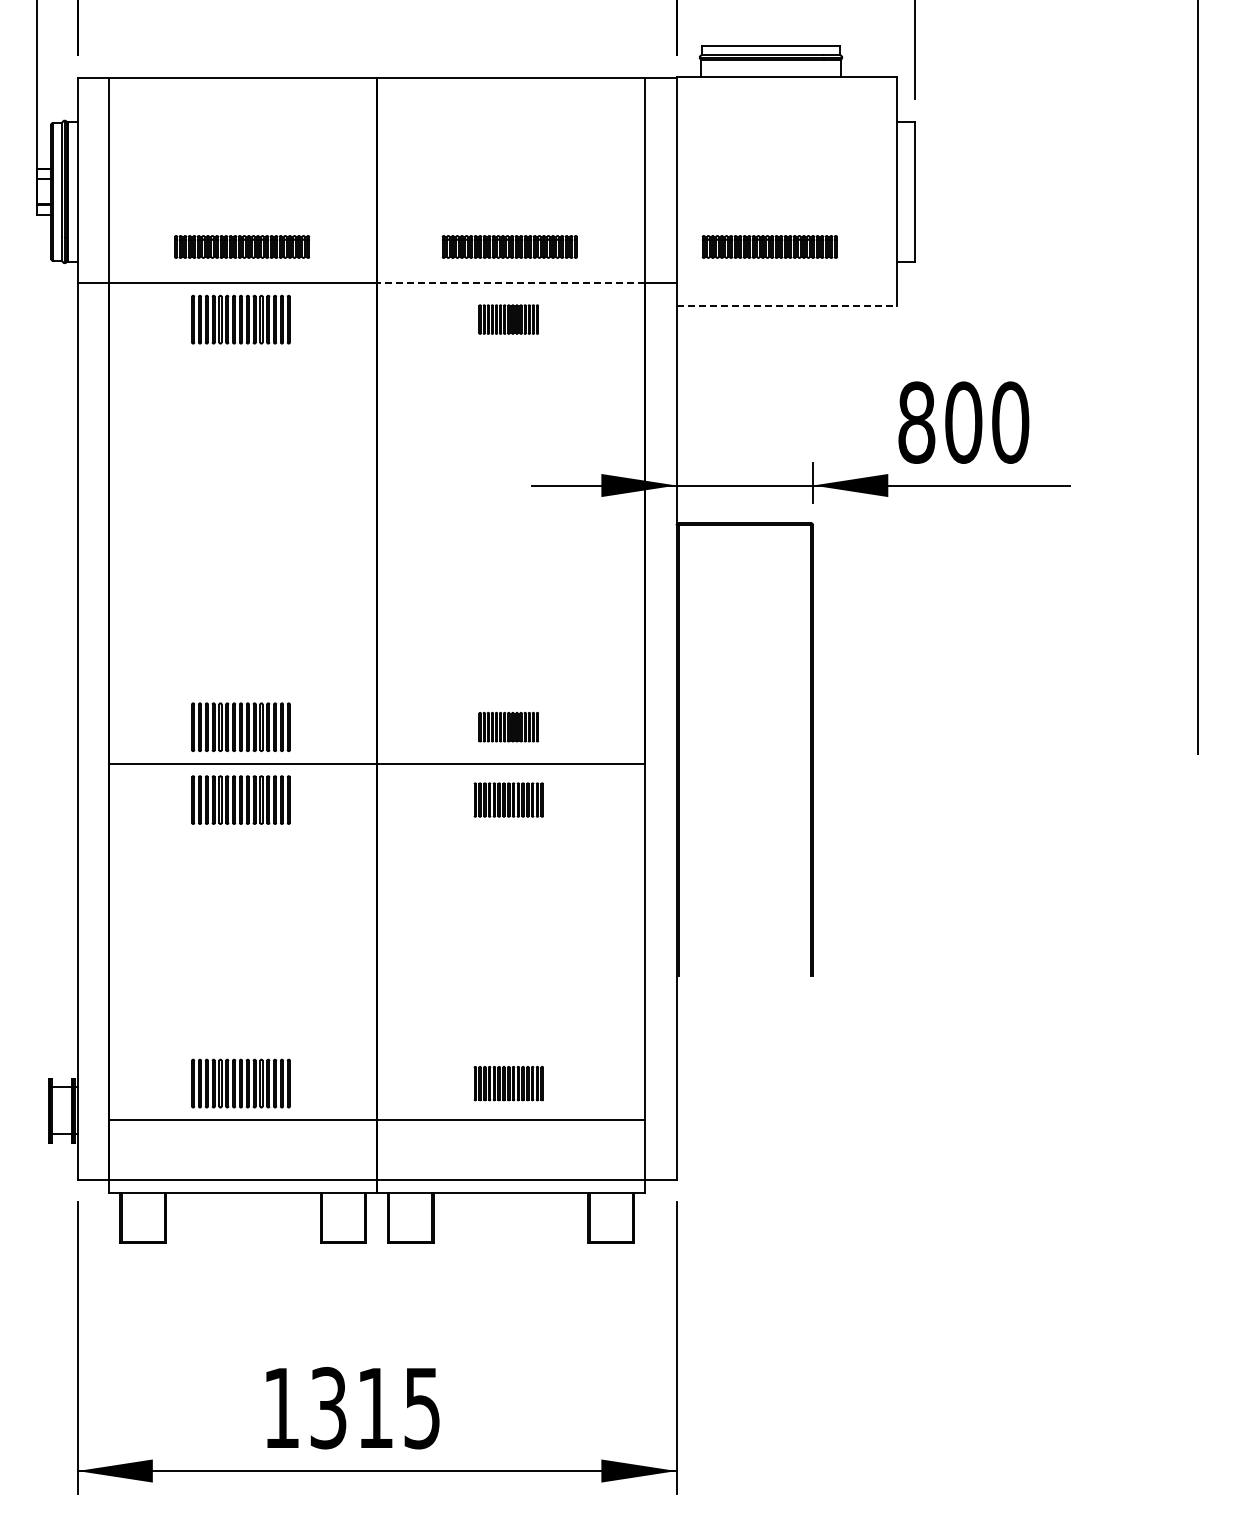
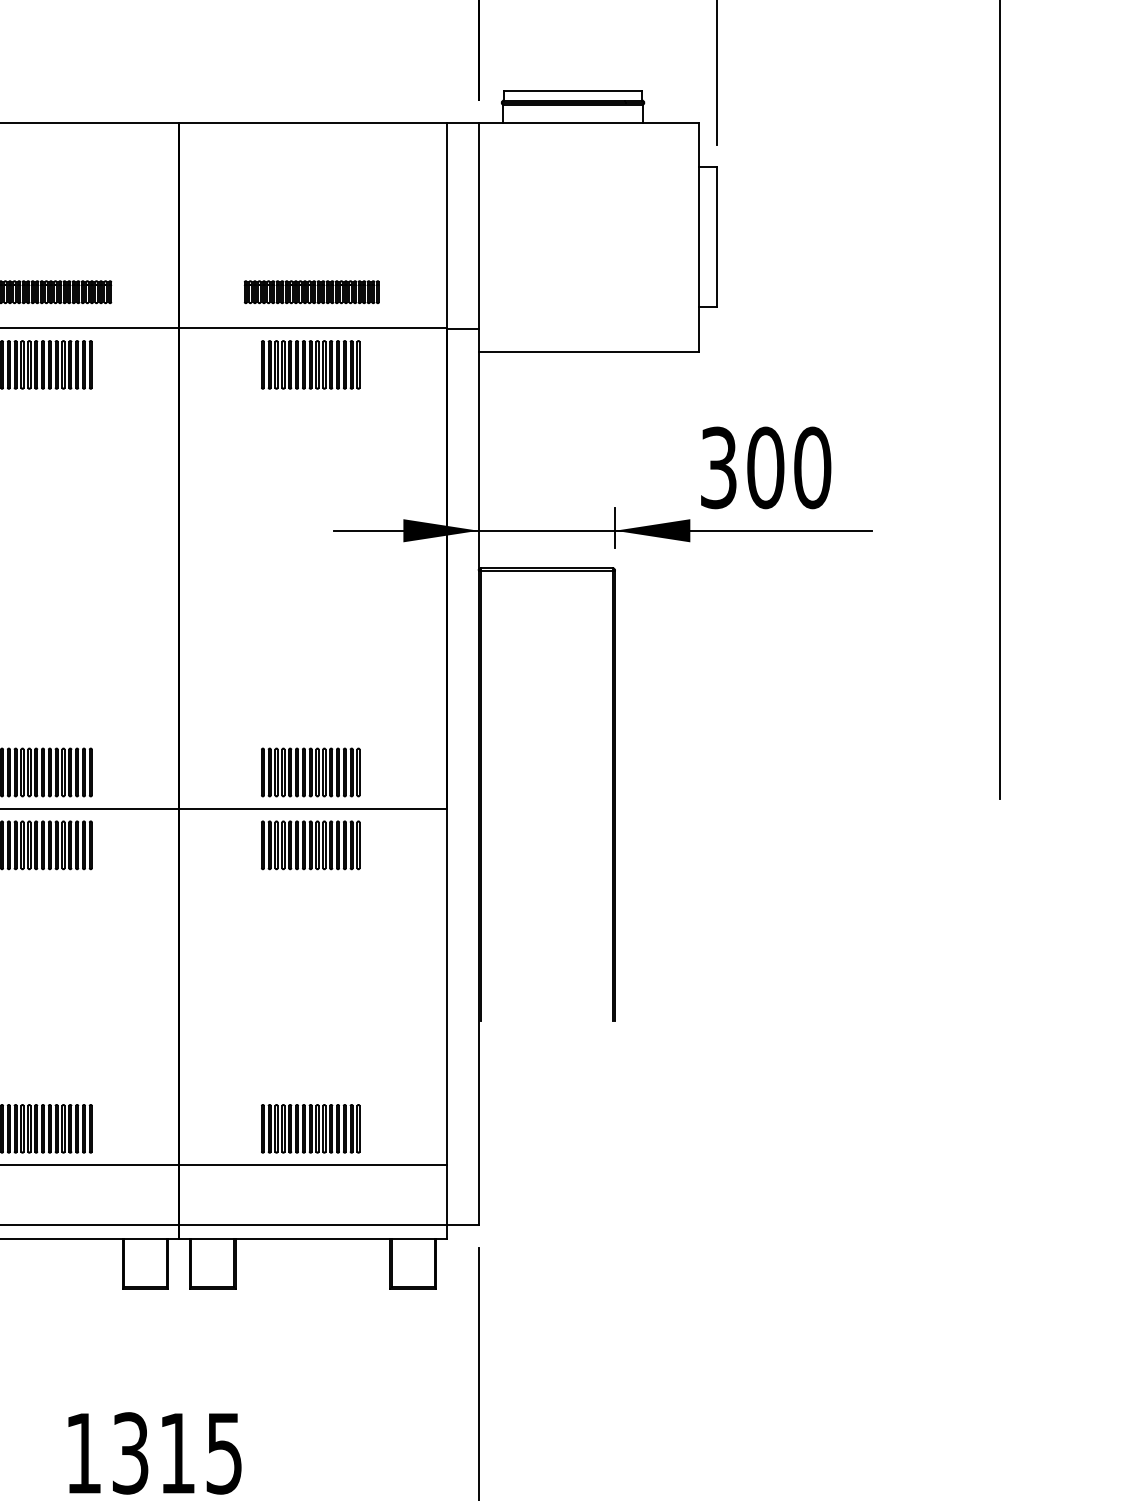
part: (769, 246) -> (571, 291), removed
line: (510, 283) -> (312, 328), dashed -> solid
line: (787, 306) -> (589, 351), dashed -> solid
part: (508, 319) -> (310, 364), size x1.67
text: (916, 422) -> (718, 467), 800 -> 300
part: (508, 726) -> (310, 771), size x1.67
part: (508, 799) -> (310, 844), size x1.43
part: (508, 1083) -> (310, 1128), size x1.43

